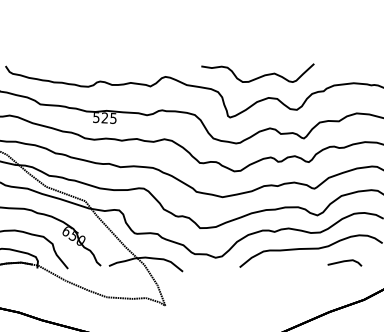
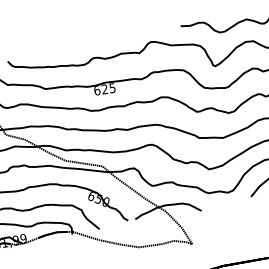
text: (96, 117) -> (97, 90), 525 -> 625

